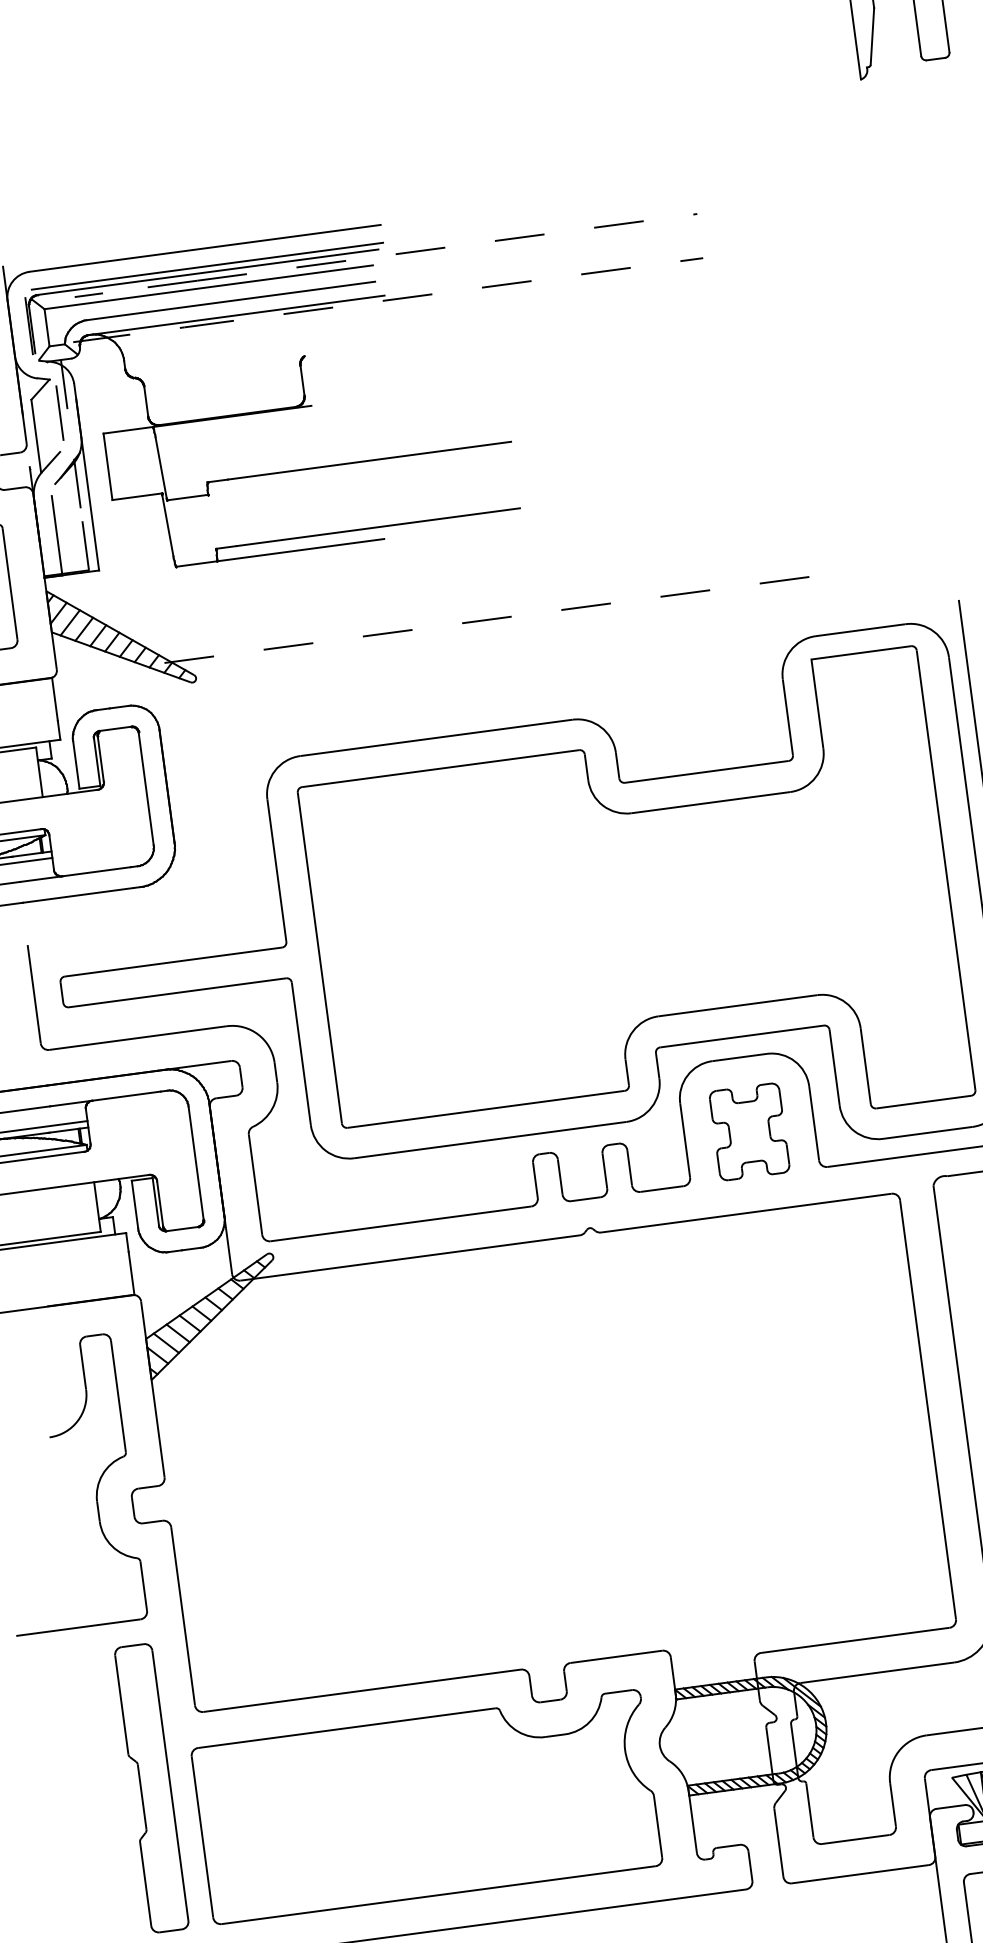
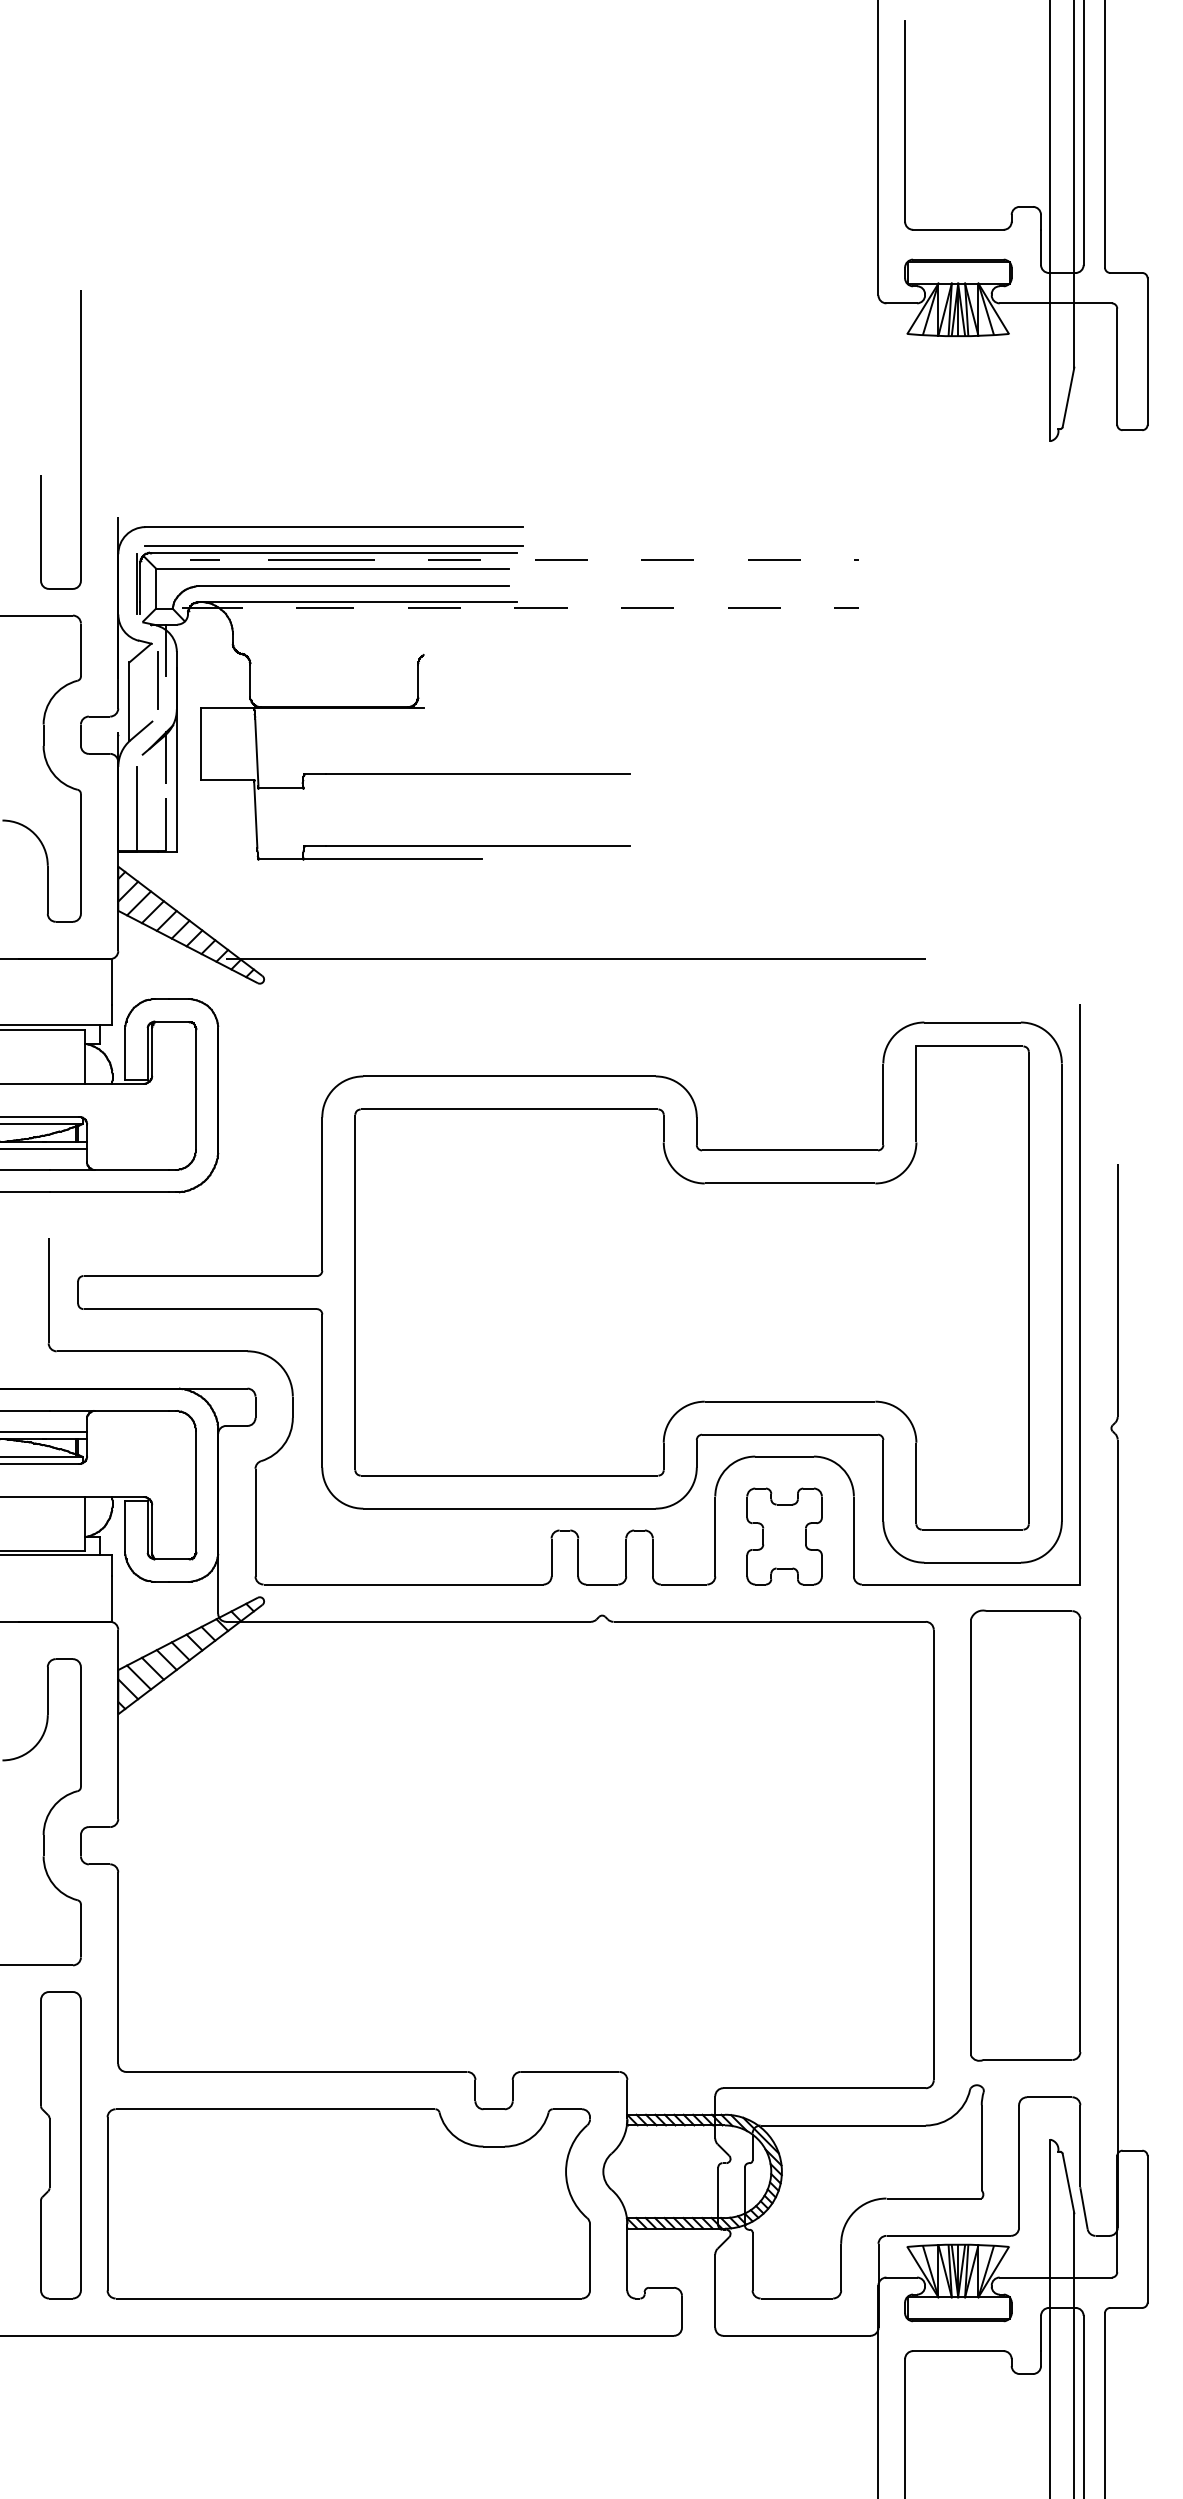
line: (483, 620) -> (575, 959), dashed -> solid

